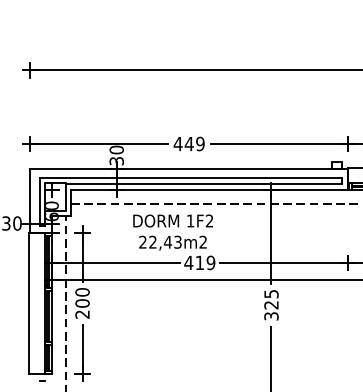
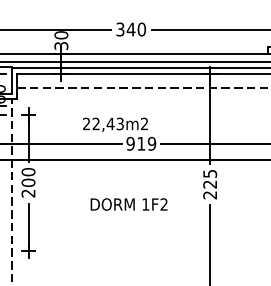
text: (188, 143) -> (130, 29), 449 -> 340
text: (173, 220) -> (129, 204), moved
text: (188, 262) -> (130, 143), 419 -> 919
text: (271, 316) -> (210, 195), 325 -> 225

